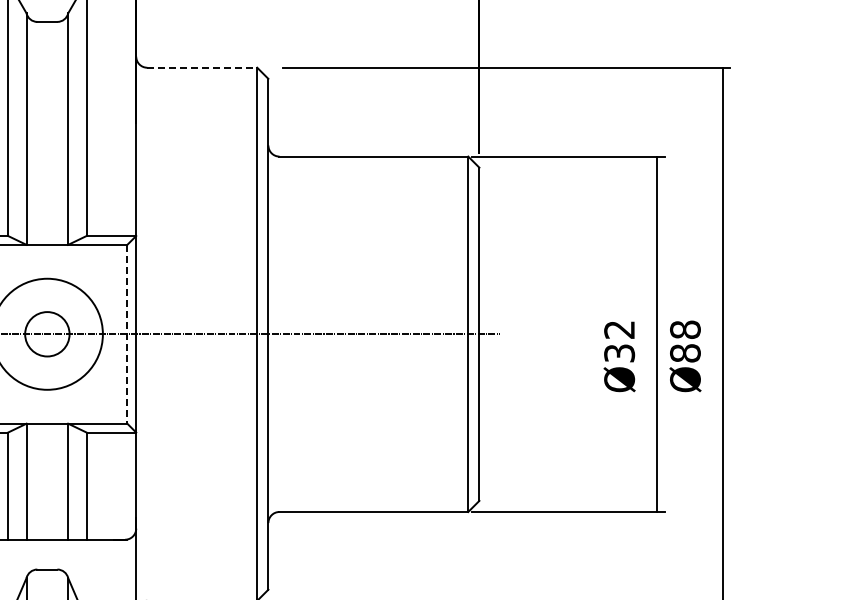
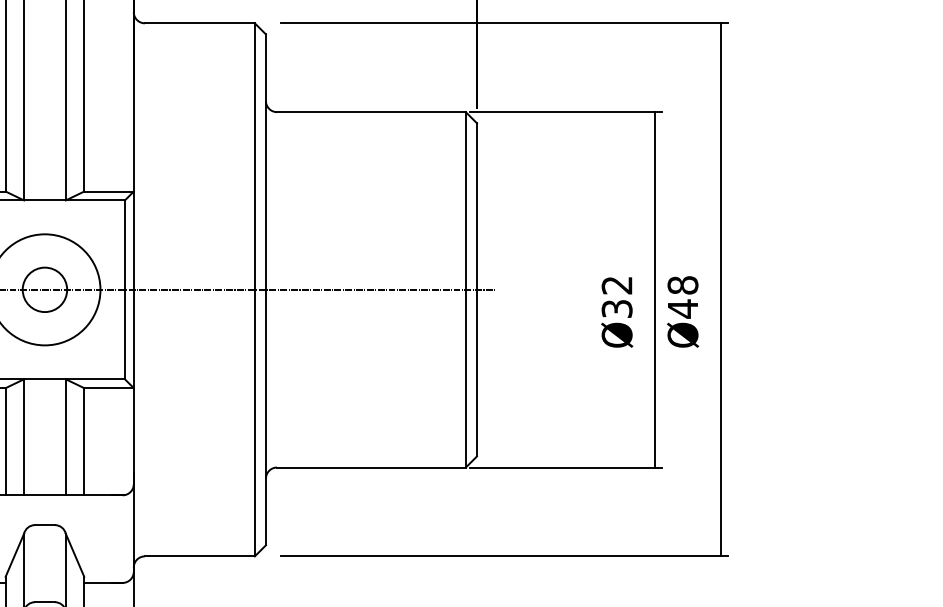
line: (201, 67) -> (199, 23), dashed -> solid
line: (126, 334) -> (124, 290), dashed -> solid
text: (684, 352) -> (682, 308), Ø88 -> Ø48

